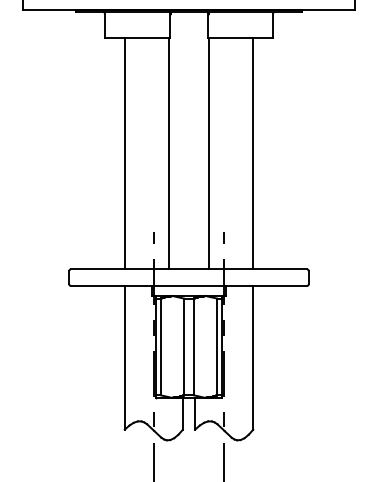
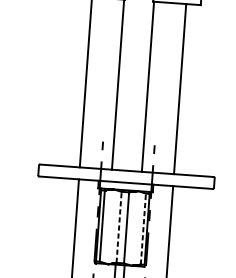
line: (183, 346) -> (118, 226), solid -> dashed
line: (217, 346) -> (143, 228), solid -> dashed

